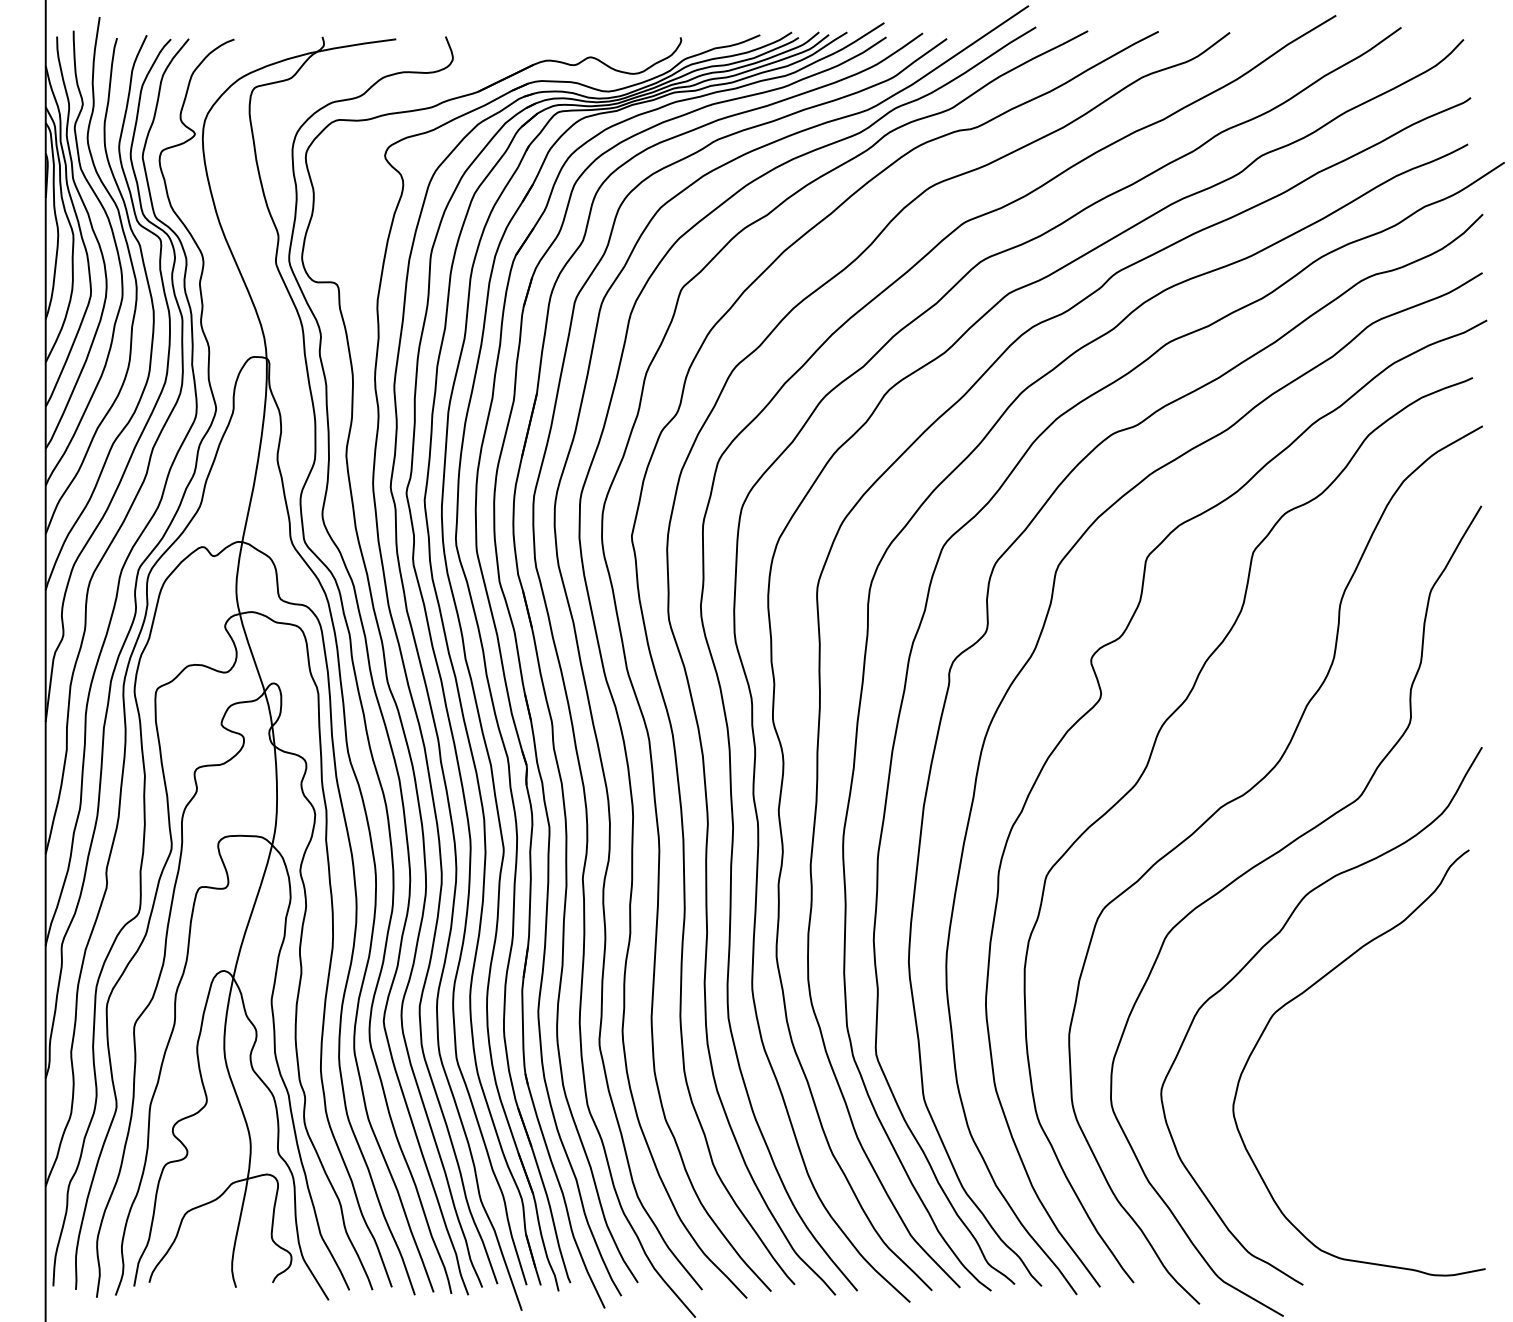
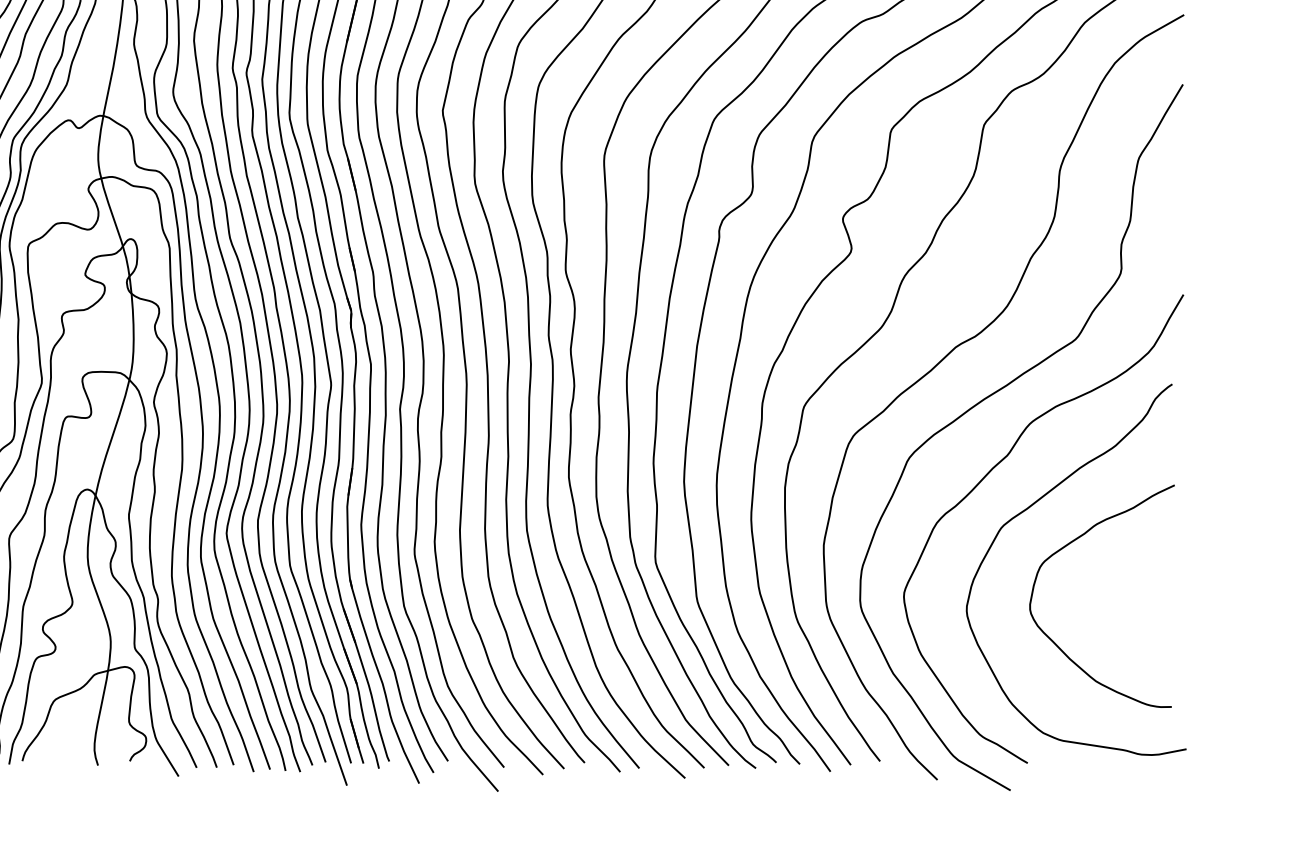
curve: (1349, 1035) -> (1067, 545), added

